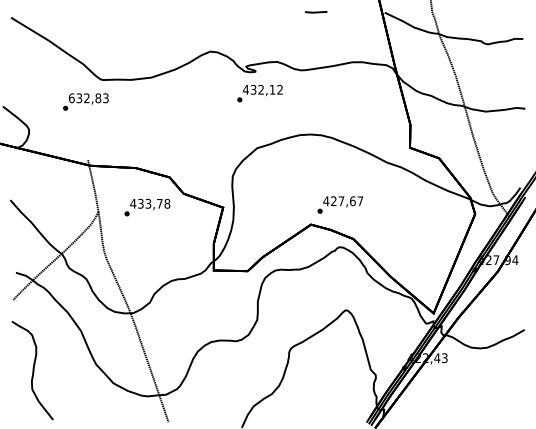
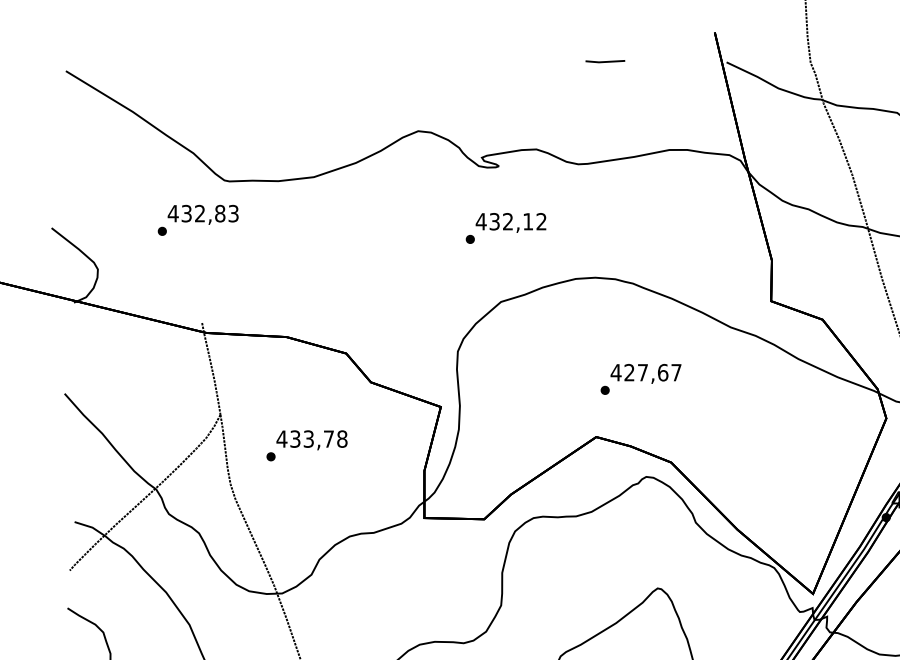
text: (259, 93) -> (505, 228), moved
text: (71, 98) -> (172, 214), 632,83 -> 432,83
text: (340, 204) -> (641, 378), moved
text: (147, 207) -> (307, 445), moved

